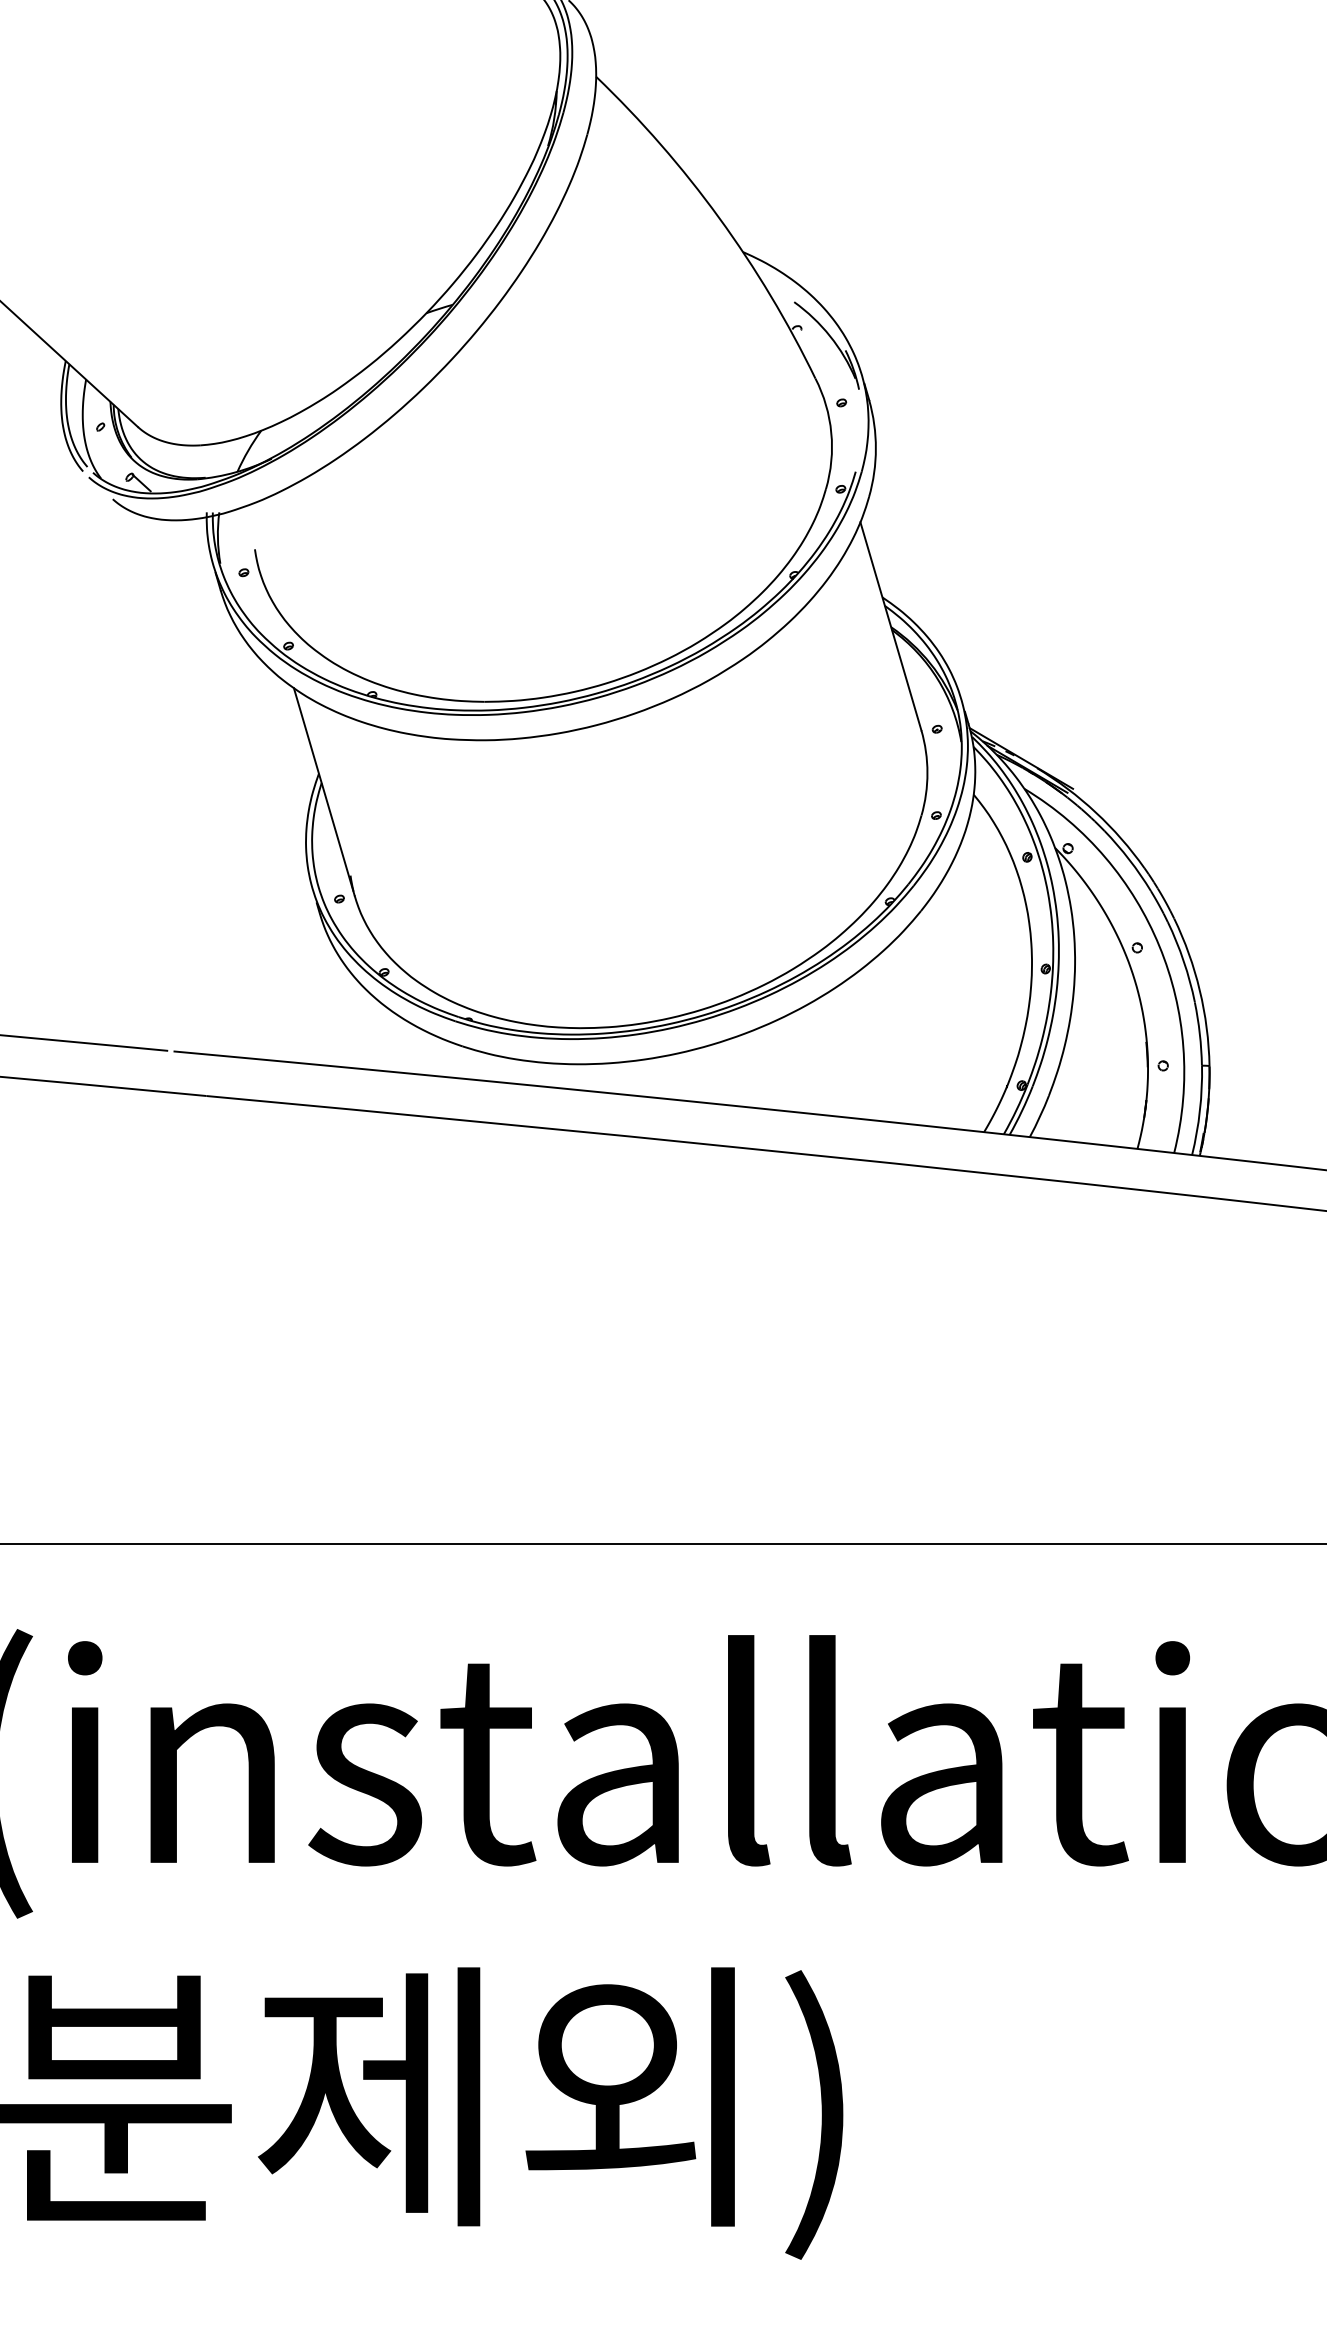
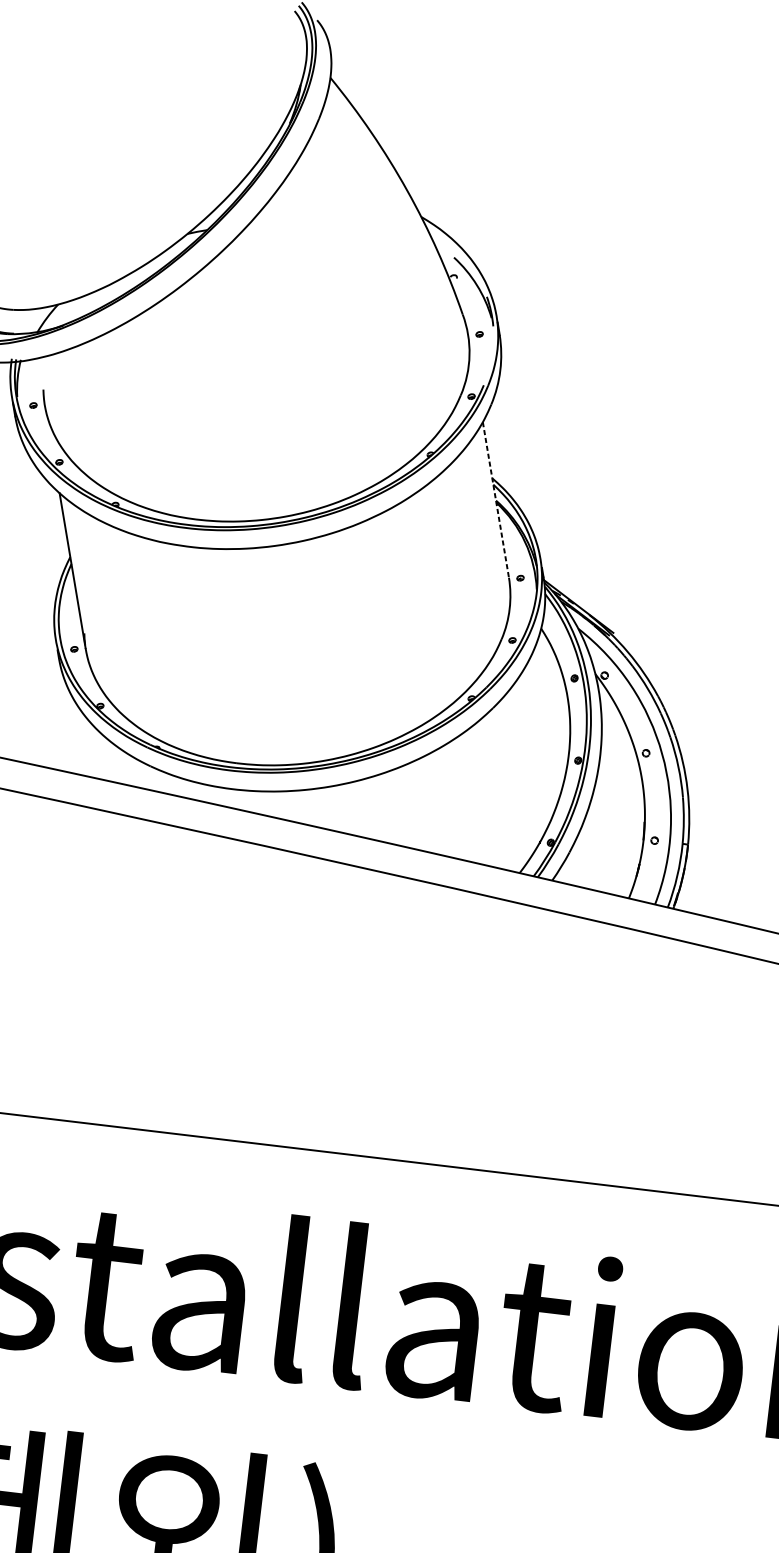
line: (891, 626) -> (496, 500), solid -> dashed

